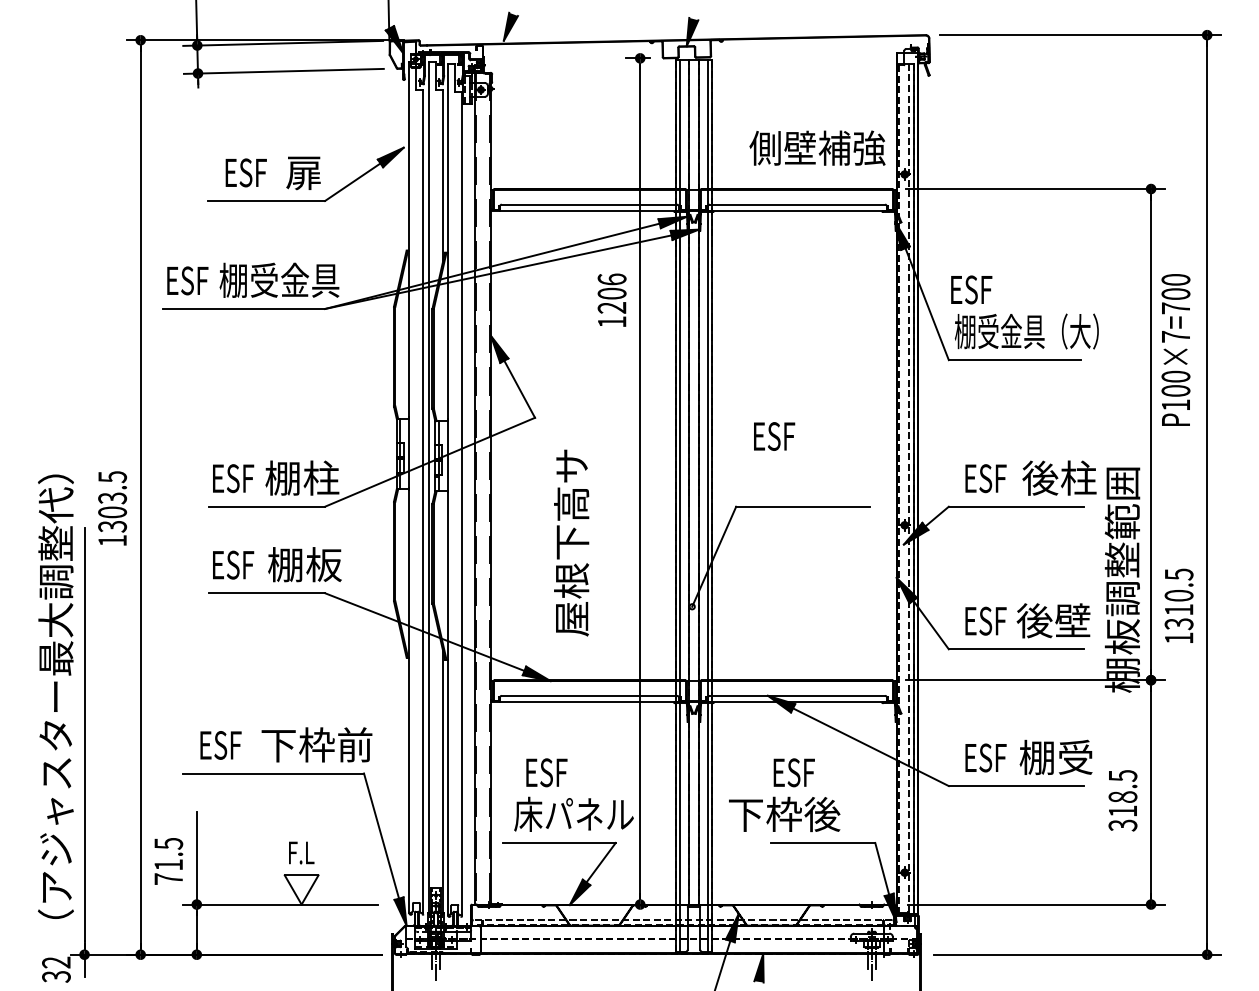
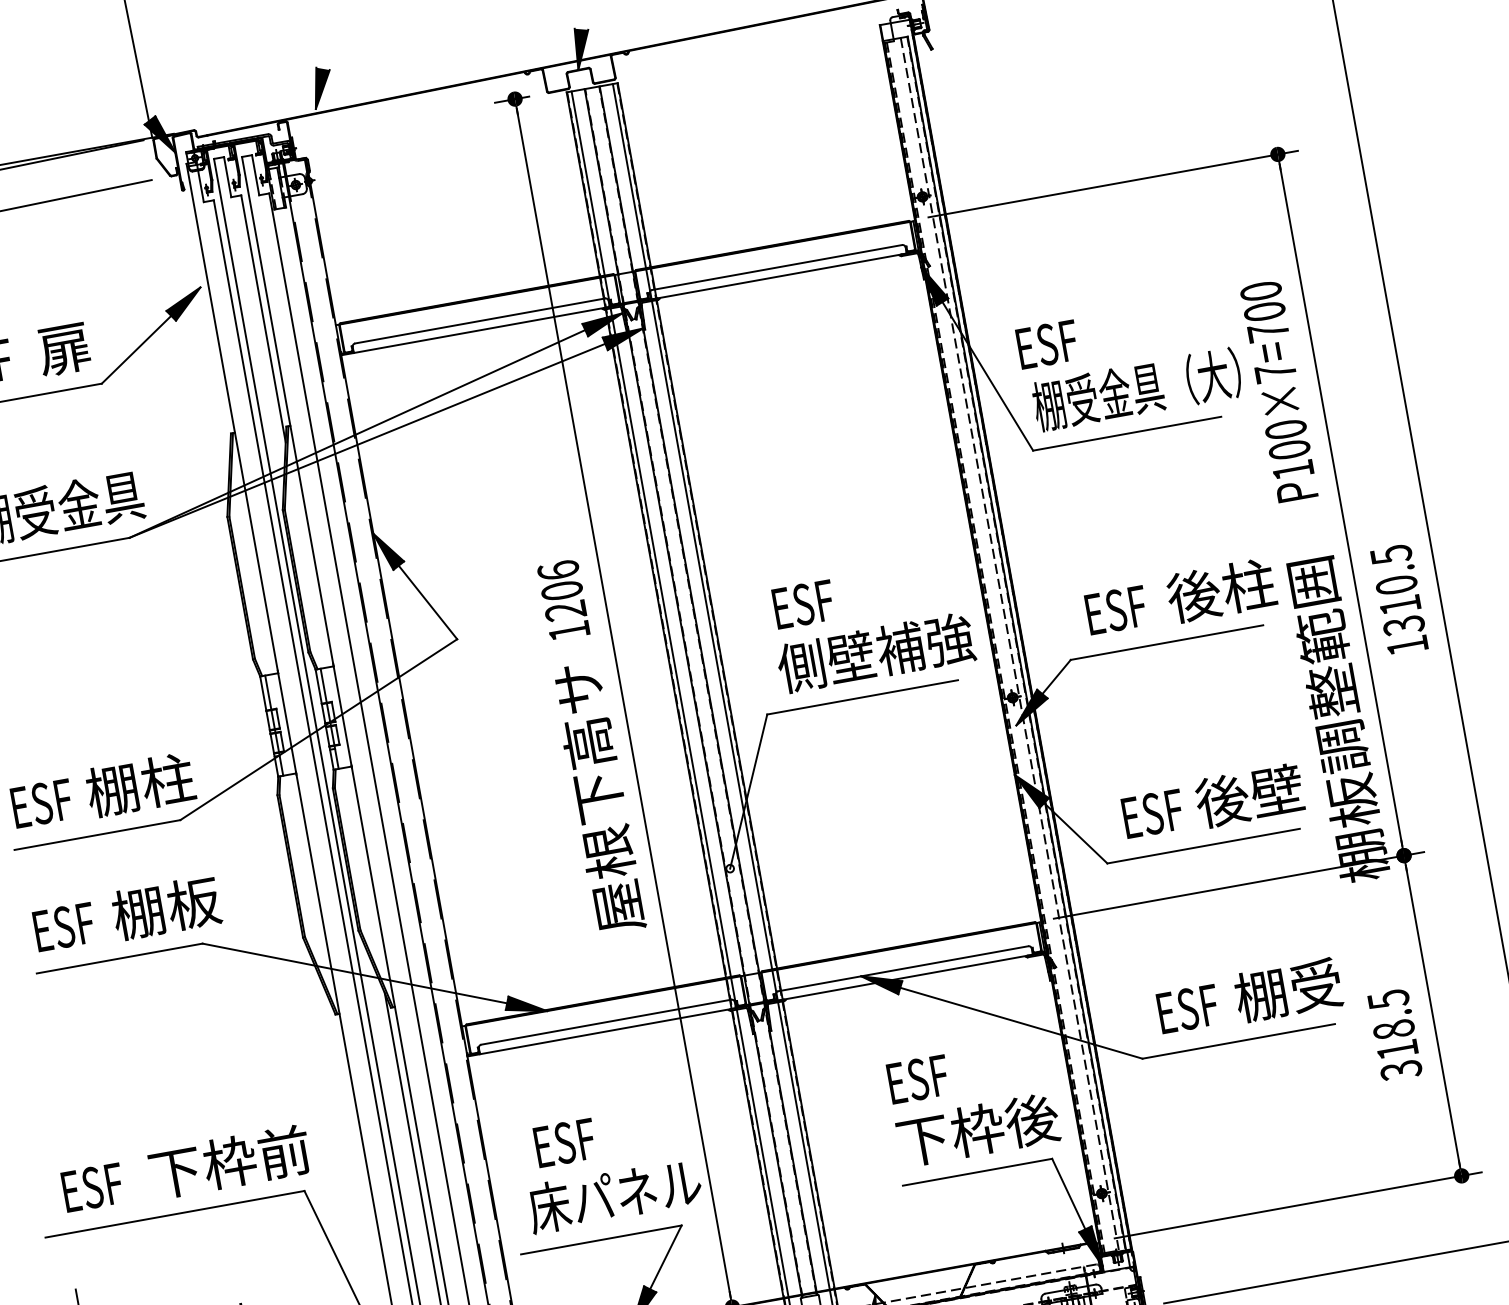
text: (817, 147) -> (875, 651), moved
text: (611, 299) -> (562, 599), moved
text: (1175, 349) -> (1278, 390), moved
text: (571, 542) -> (598, 797), moved
text: (1178, 605) -> (1398, 599), moved
text: (784, 814) -> (978, 1130), moved

